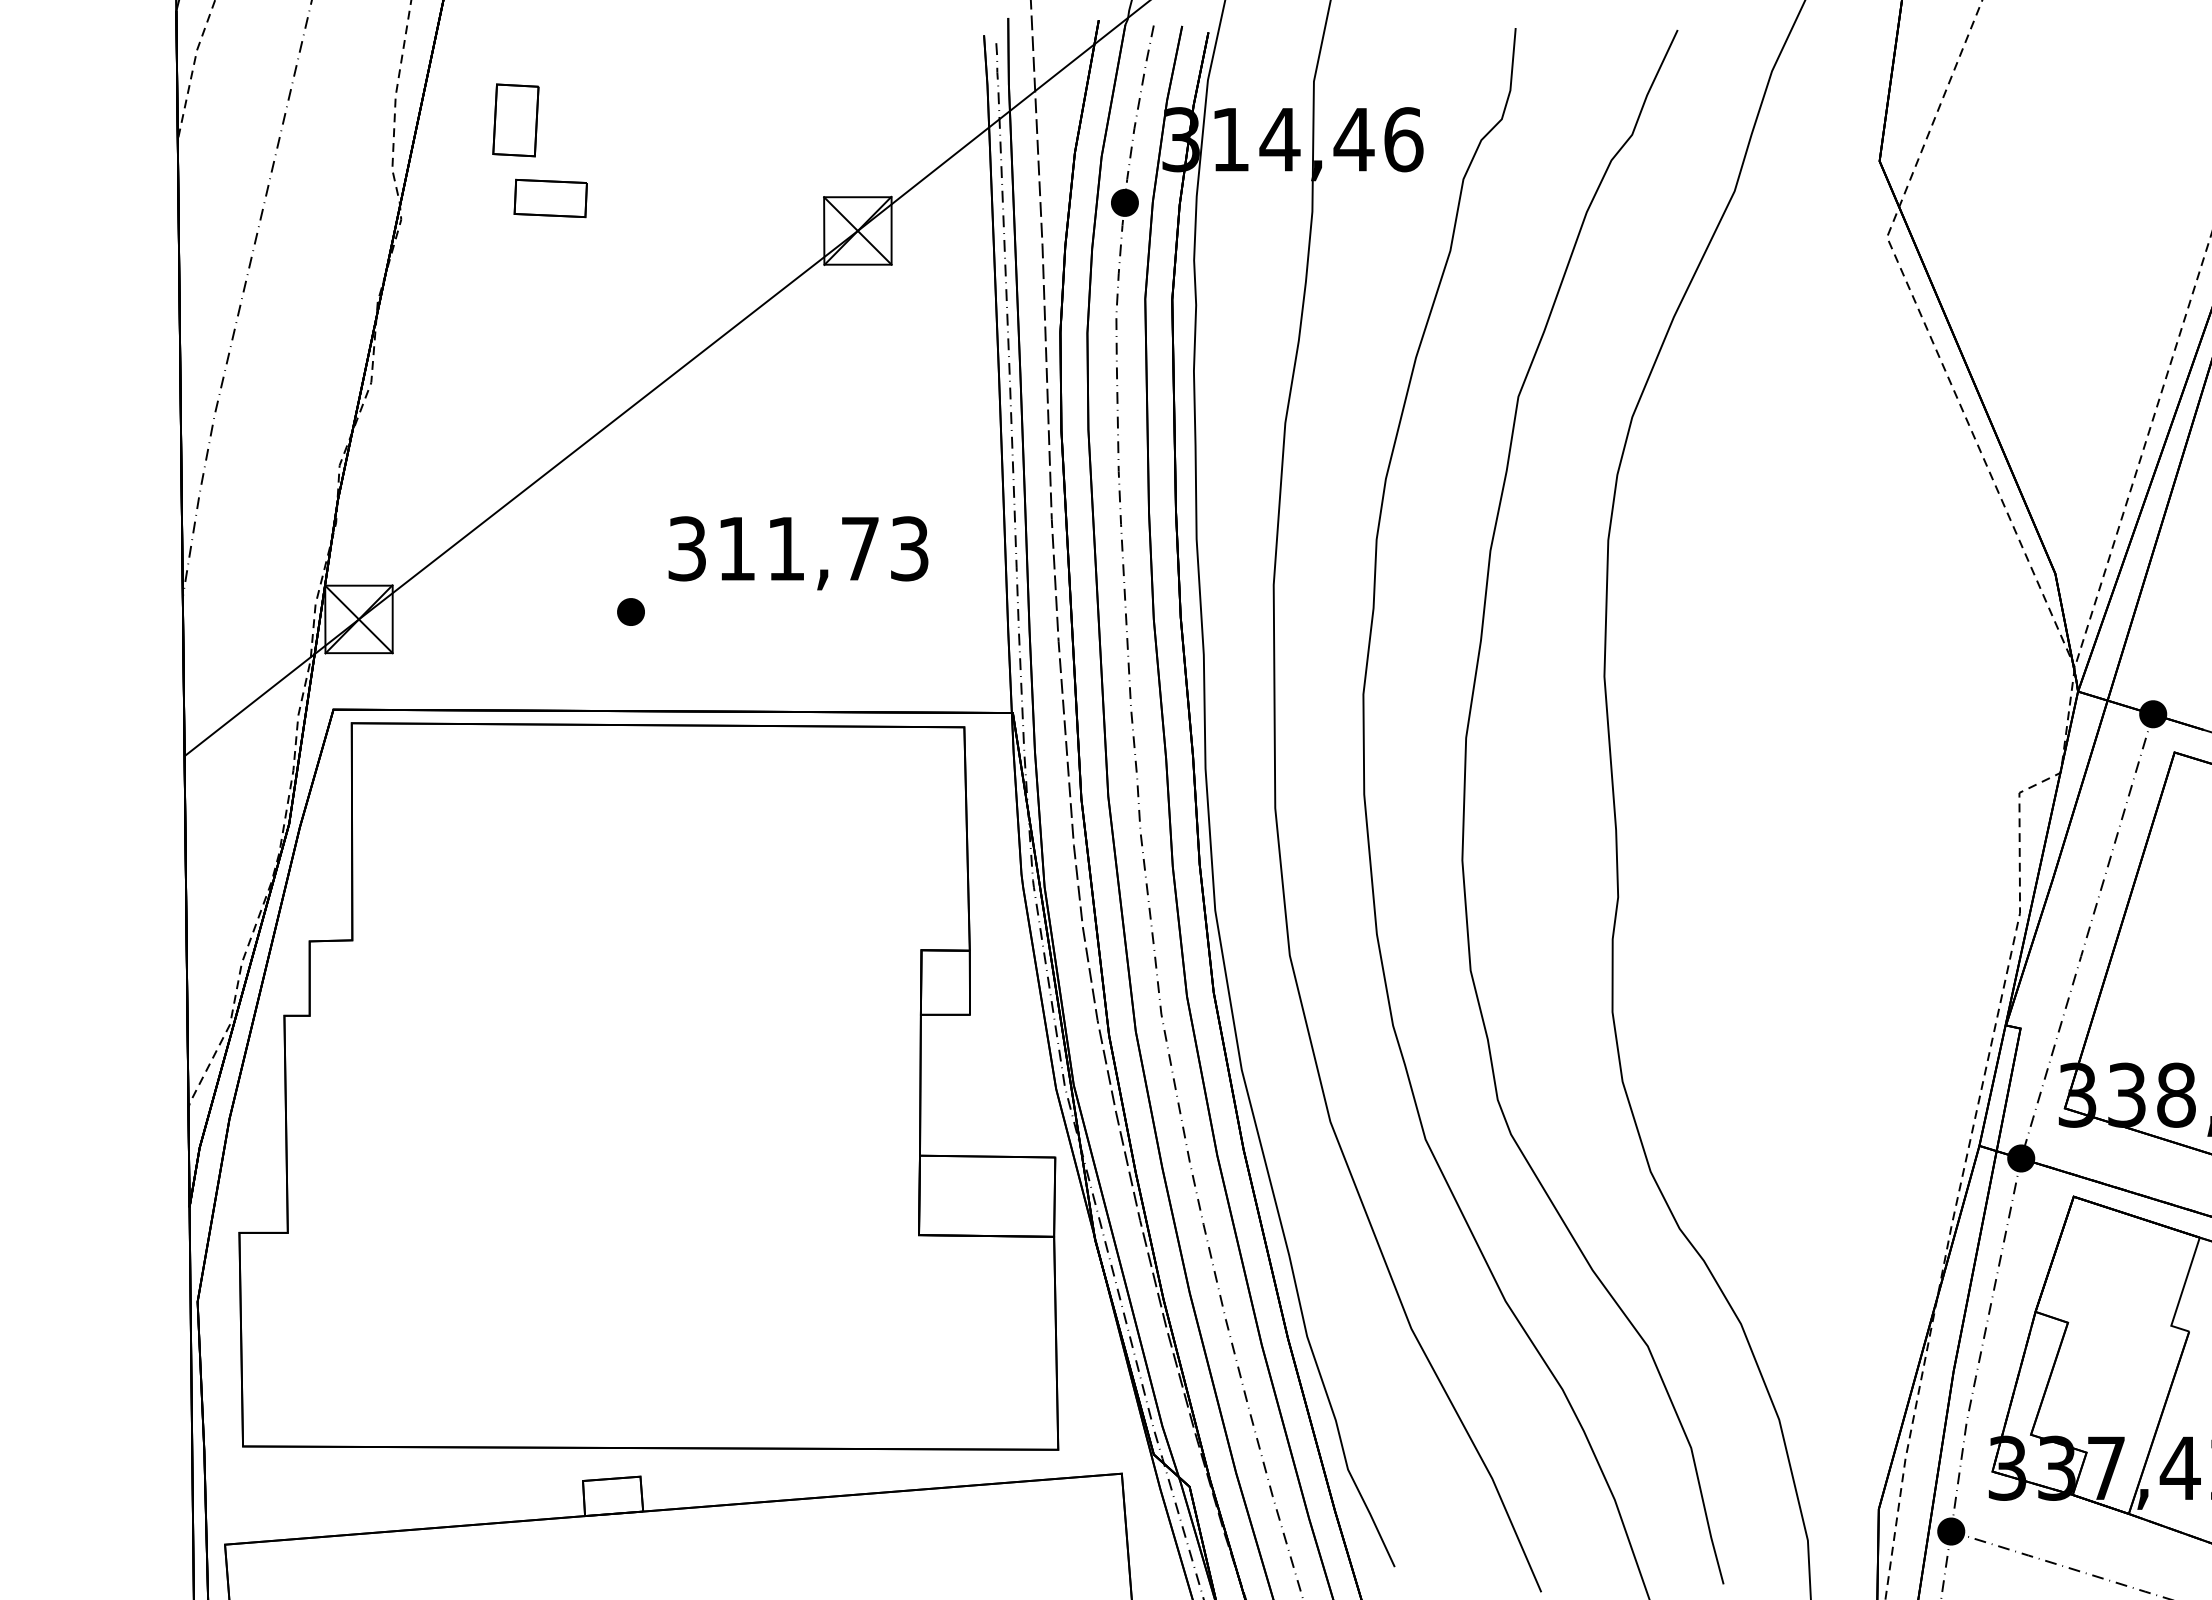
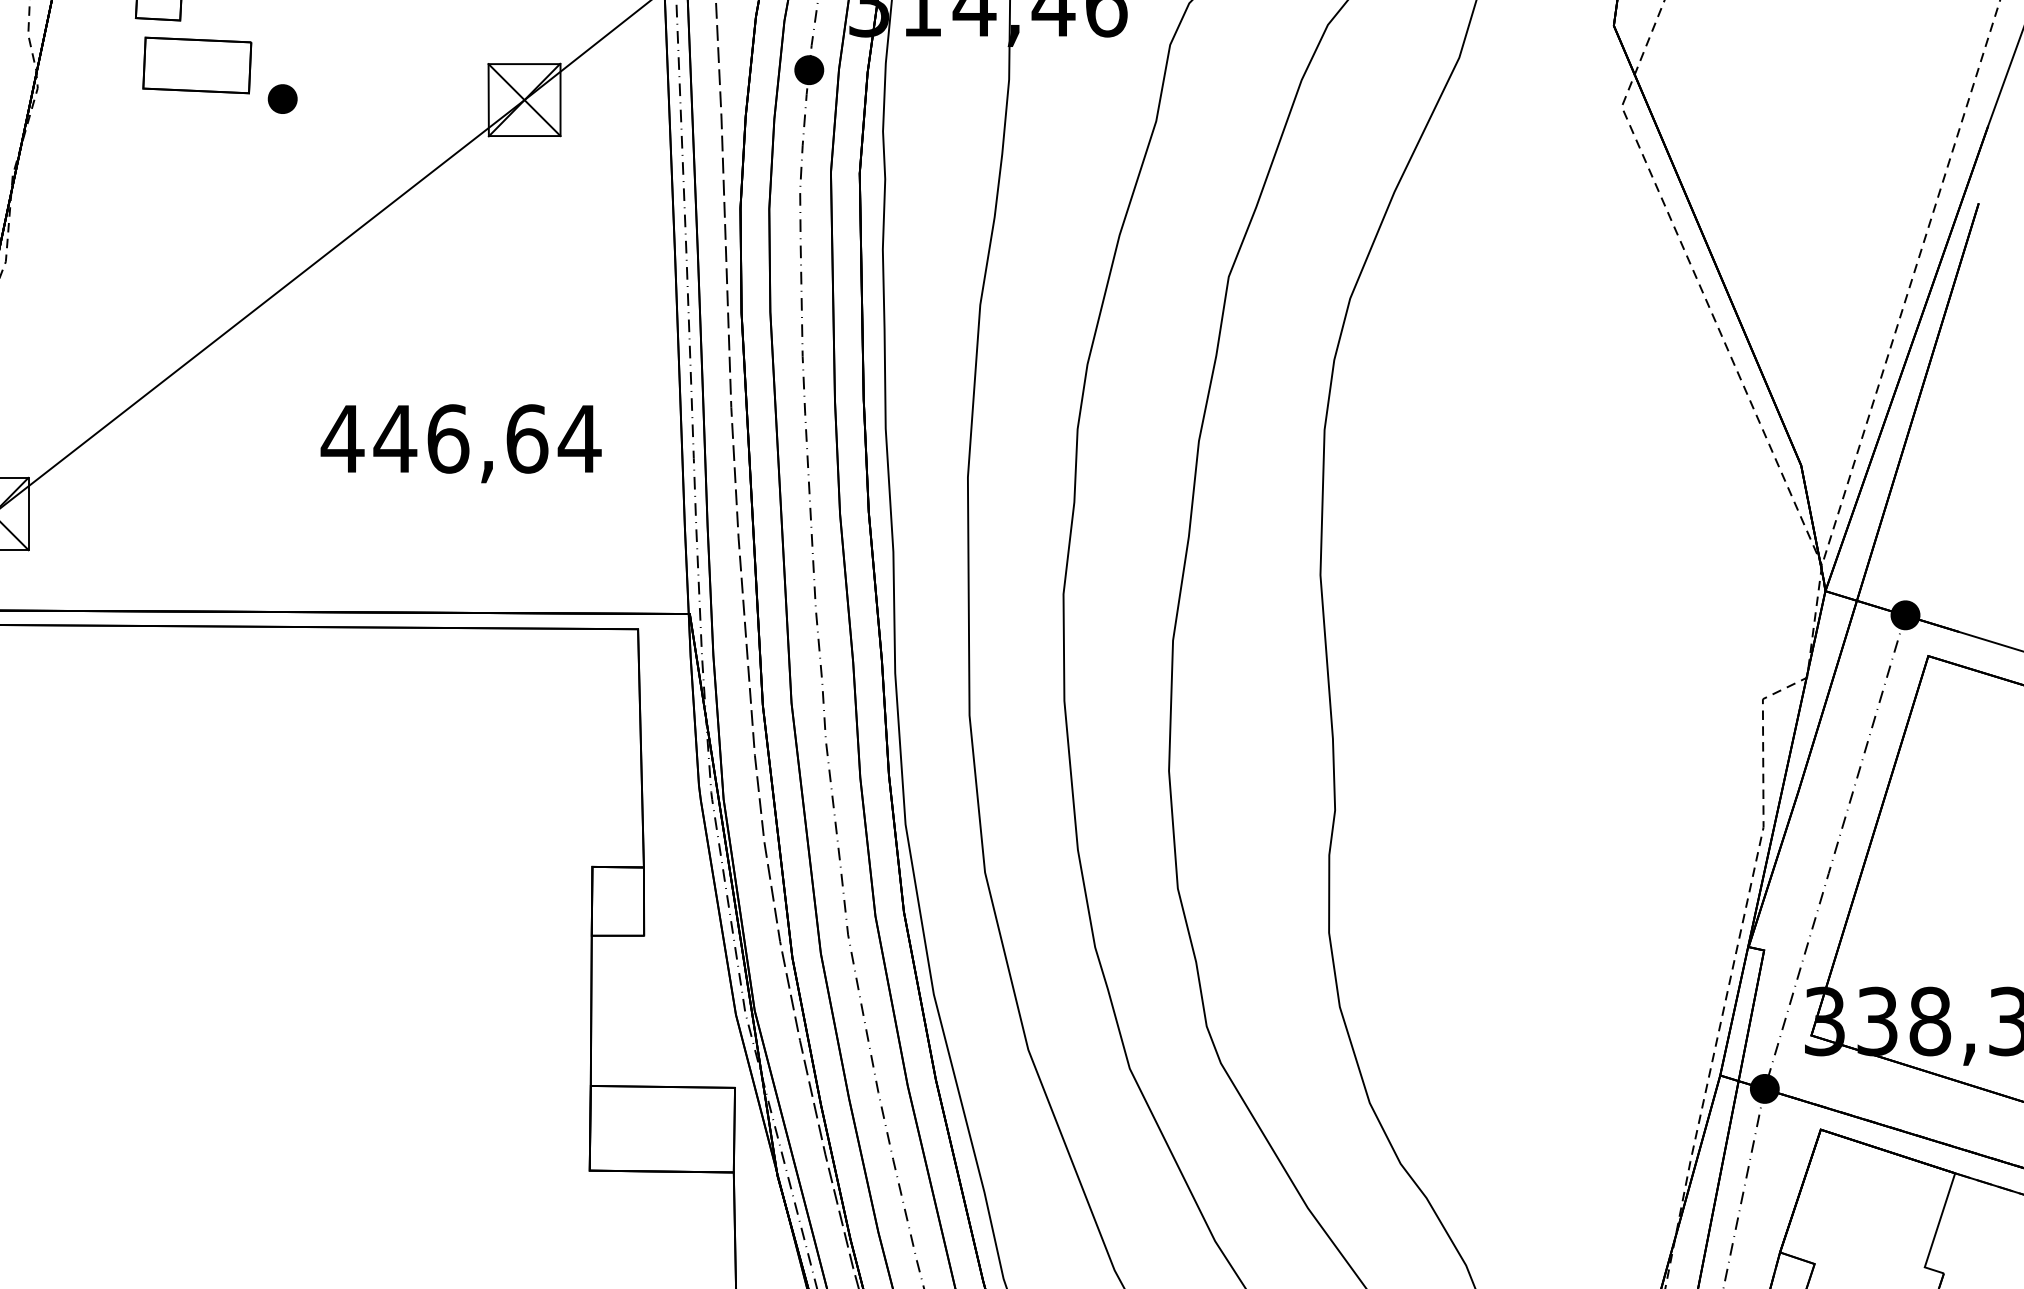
part: (550, 198) -> (196, 65), size x1.4
text: (798, 548) -> (461, 438), 311,73 -> 446,64
part: (630, 611) -> (282, 98), moved

